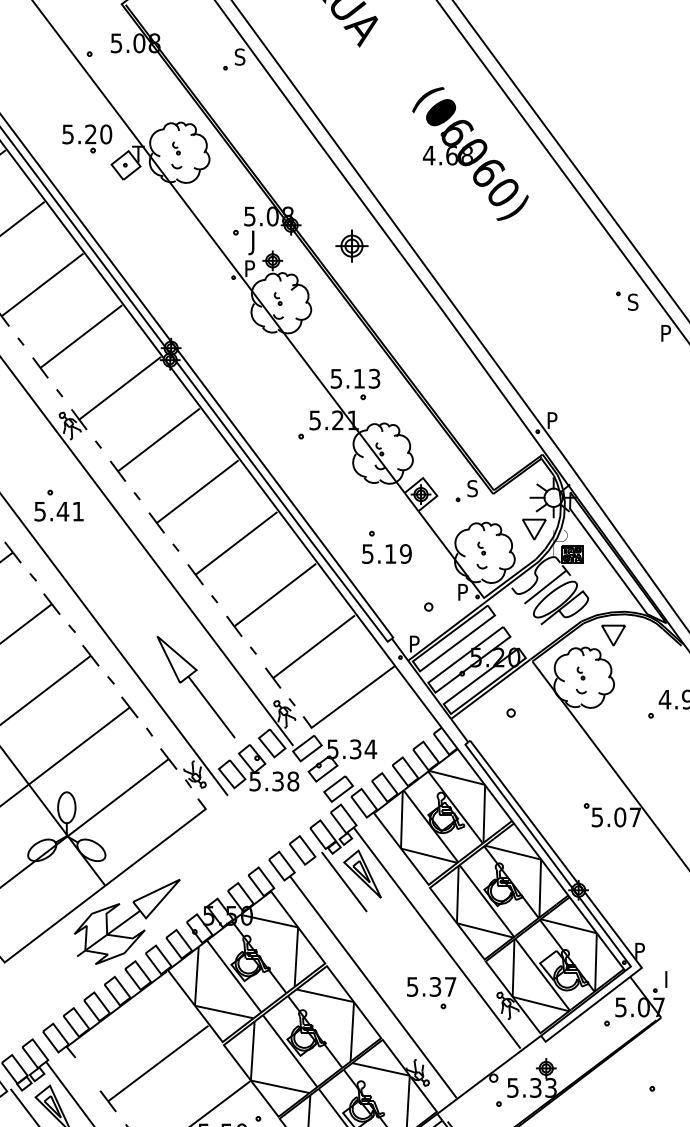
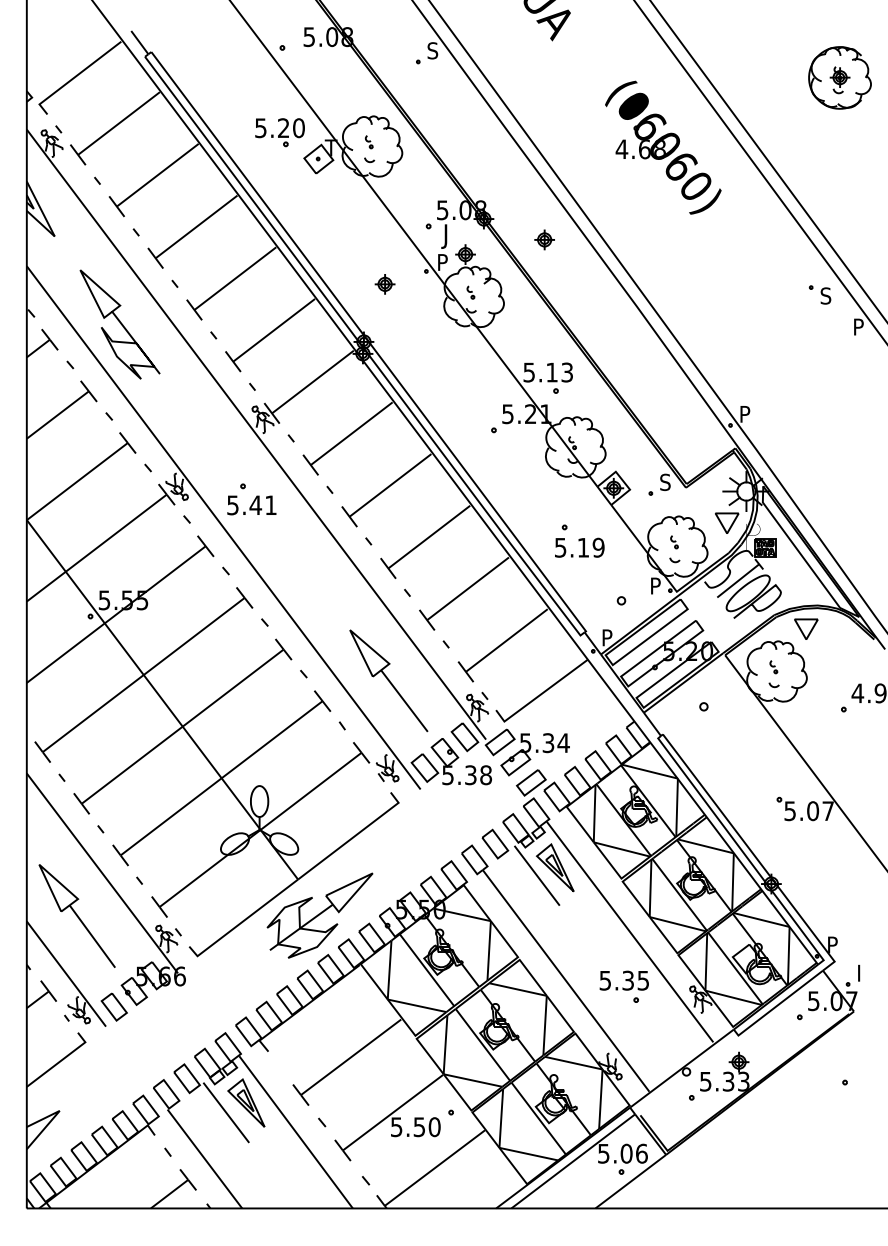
part: (646, 83) -> (839, 77), added
part: (351, 245) -> (544, 239), size x0.62
part: (191, 290) -> (384, 284), added
text: (449, 986) -> (642, 980), 5.37 -> 5.35

